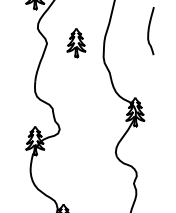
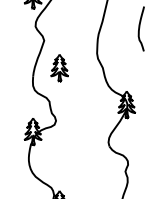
part: (76, 43) -> (59, 68), moved

